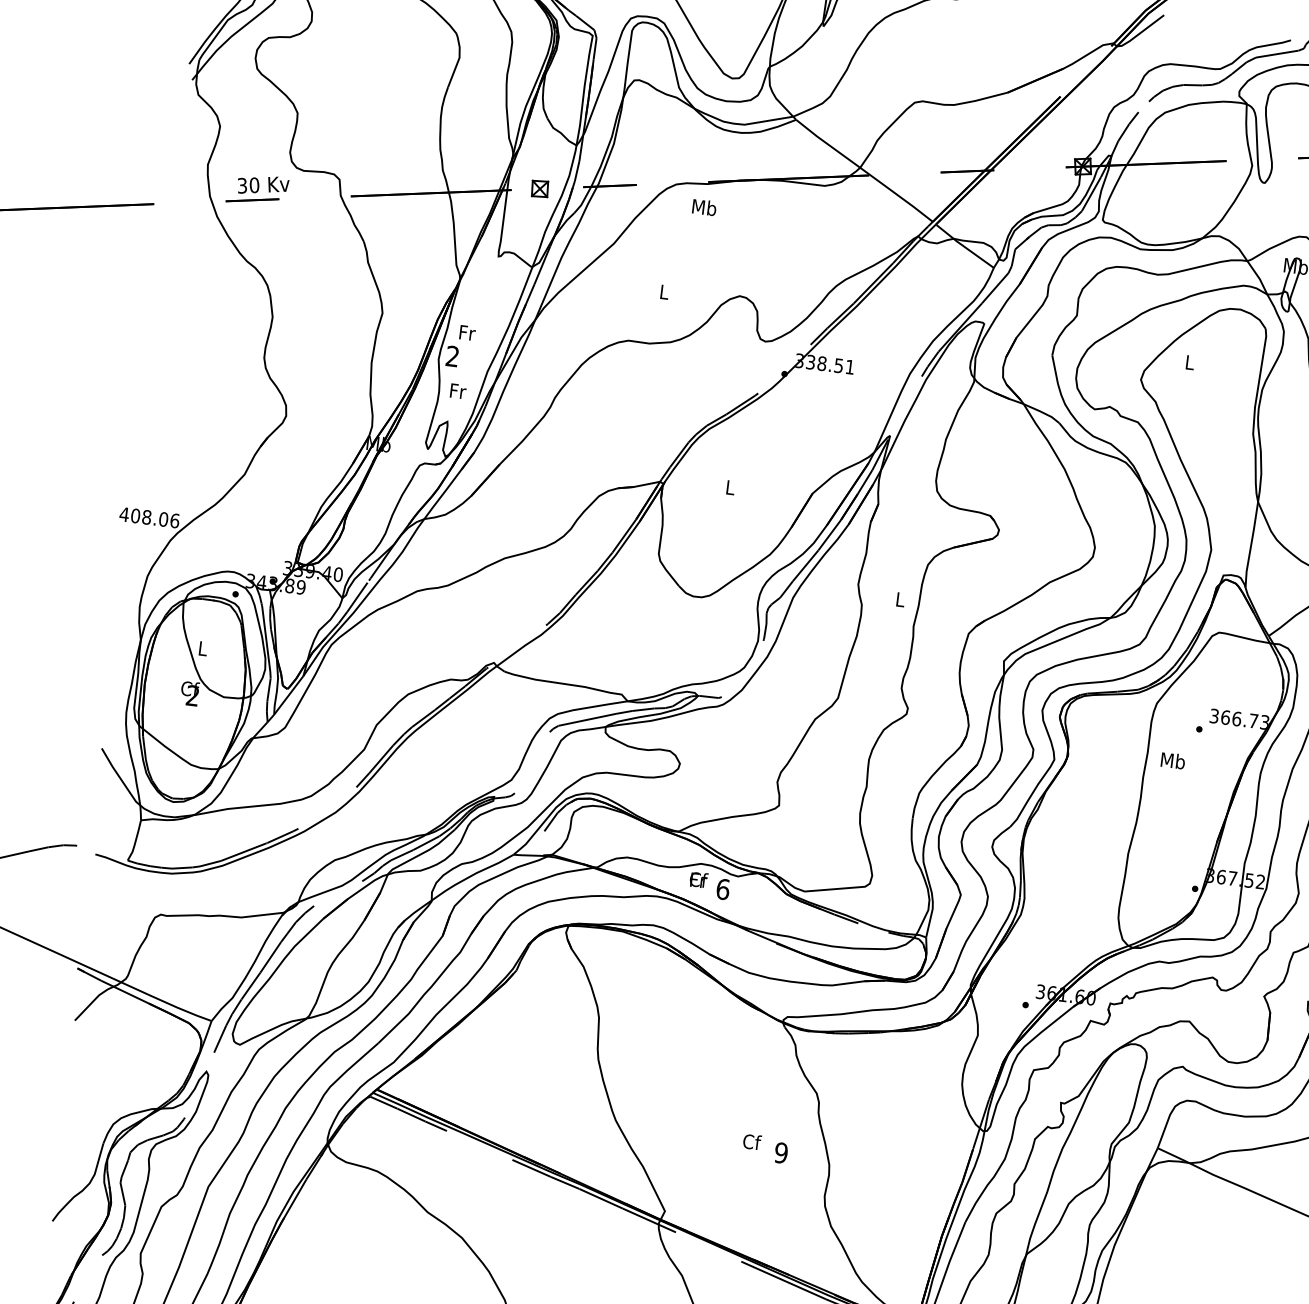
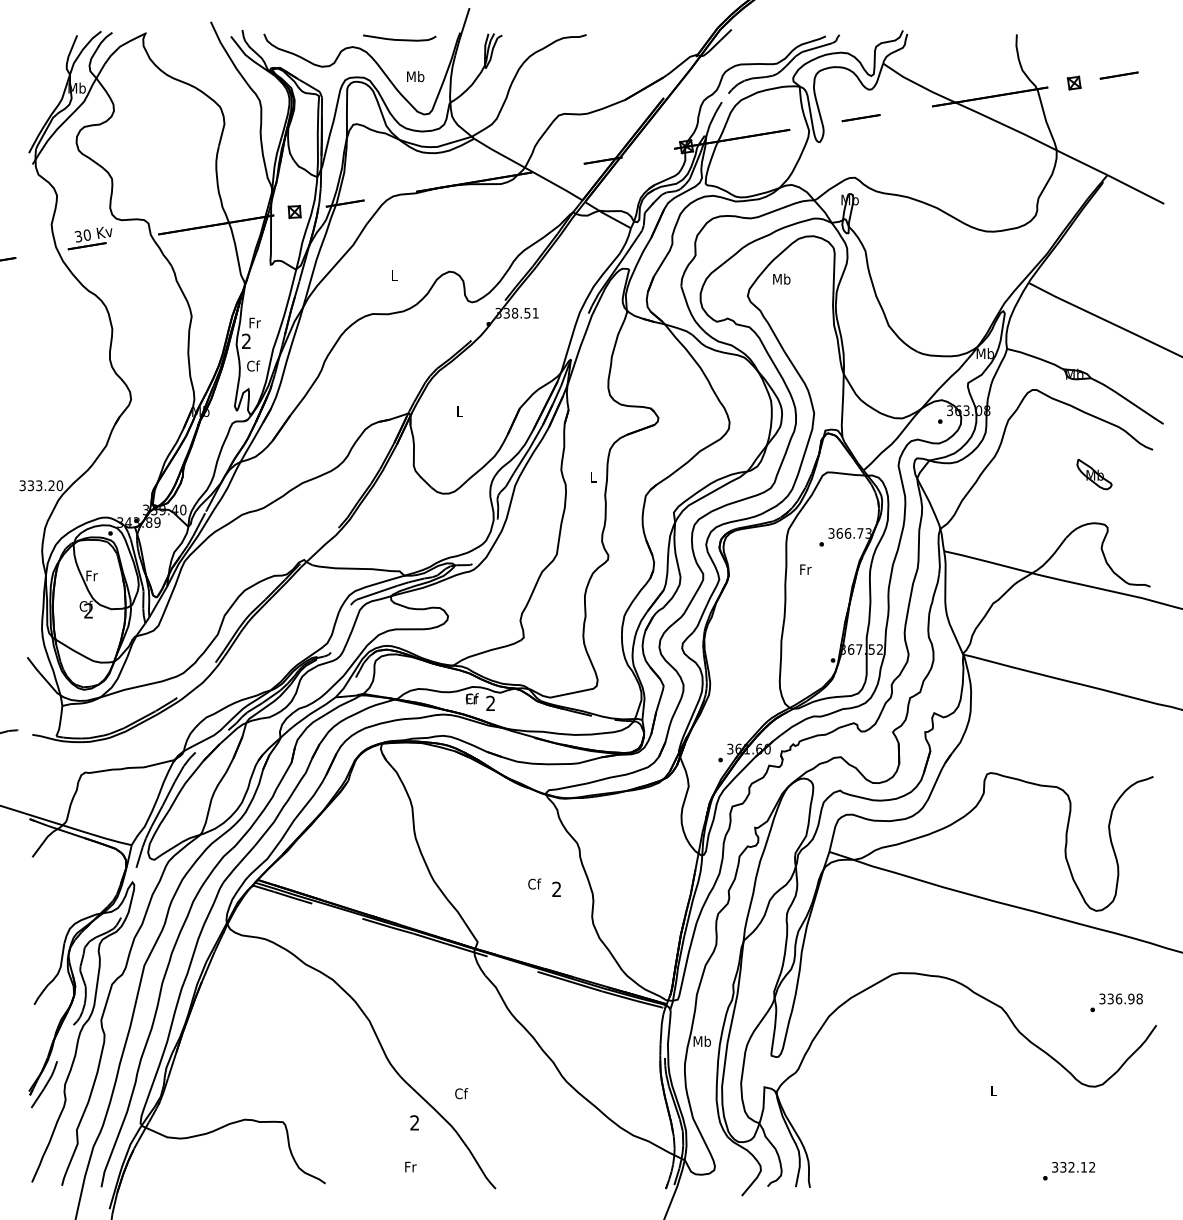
text: (704, 207) -> (415, 76), moved
text: (1189, 361) -> (781, 278), L -> Mb
text: (458, 390) -> (253, 365), Fr -> Cf
text: (149, 517) -> (41, 485), 408.06 -> 333.20
text: (202, 648) -> (91, 575), L -> Fr
text: (1173, 760) -> (805, 569), Mb -> Fr
text: (722, 889) -> (490, 703), 6 -> 2
text: (780, 1153) -> (556, 889), 9 -> 2

